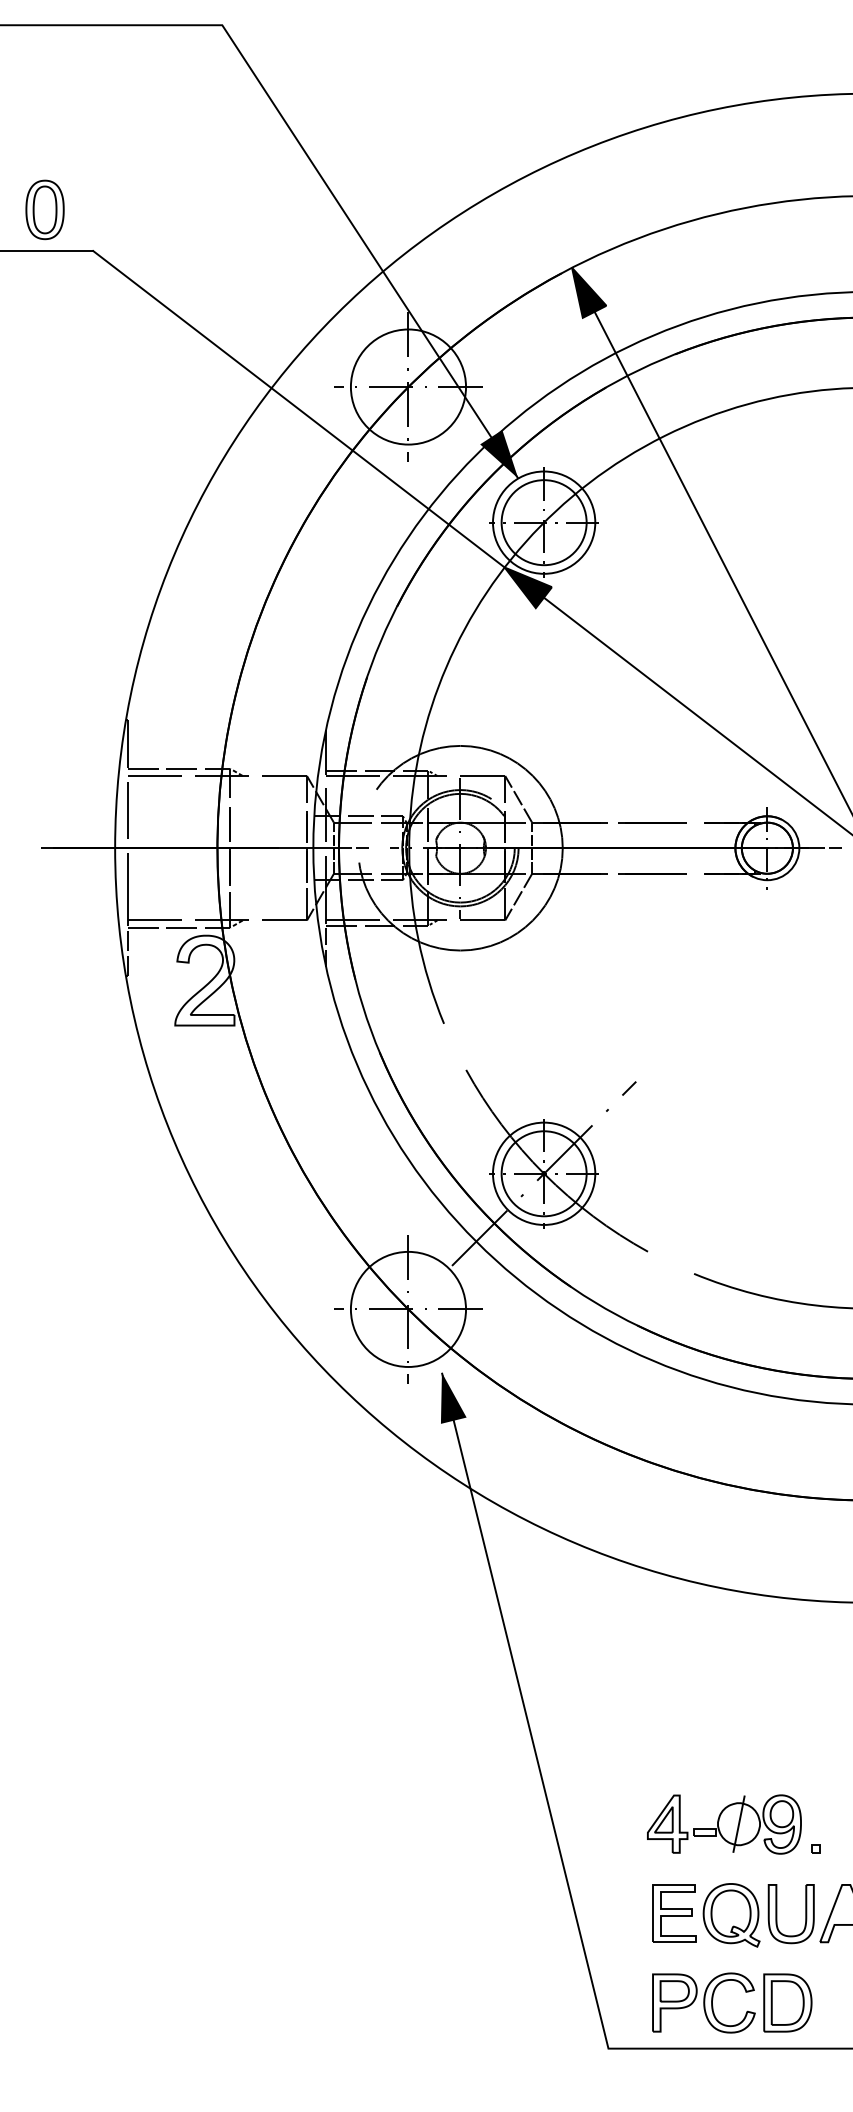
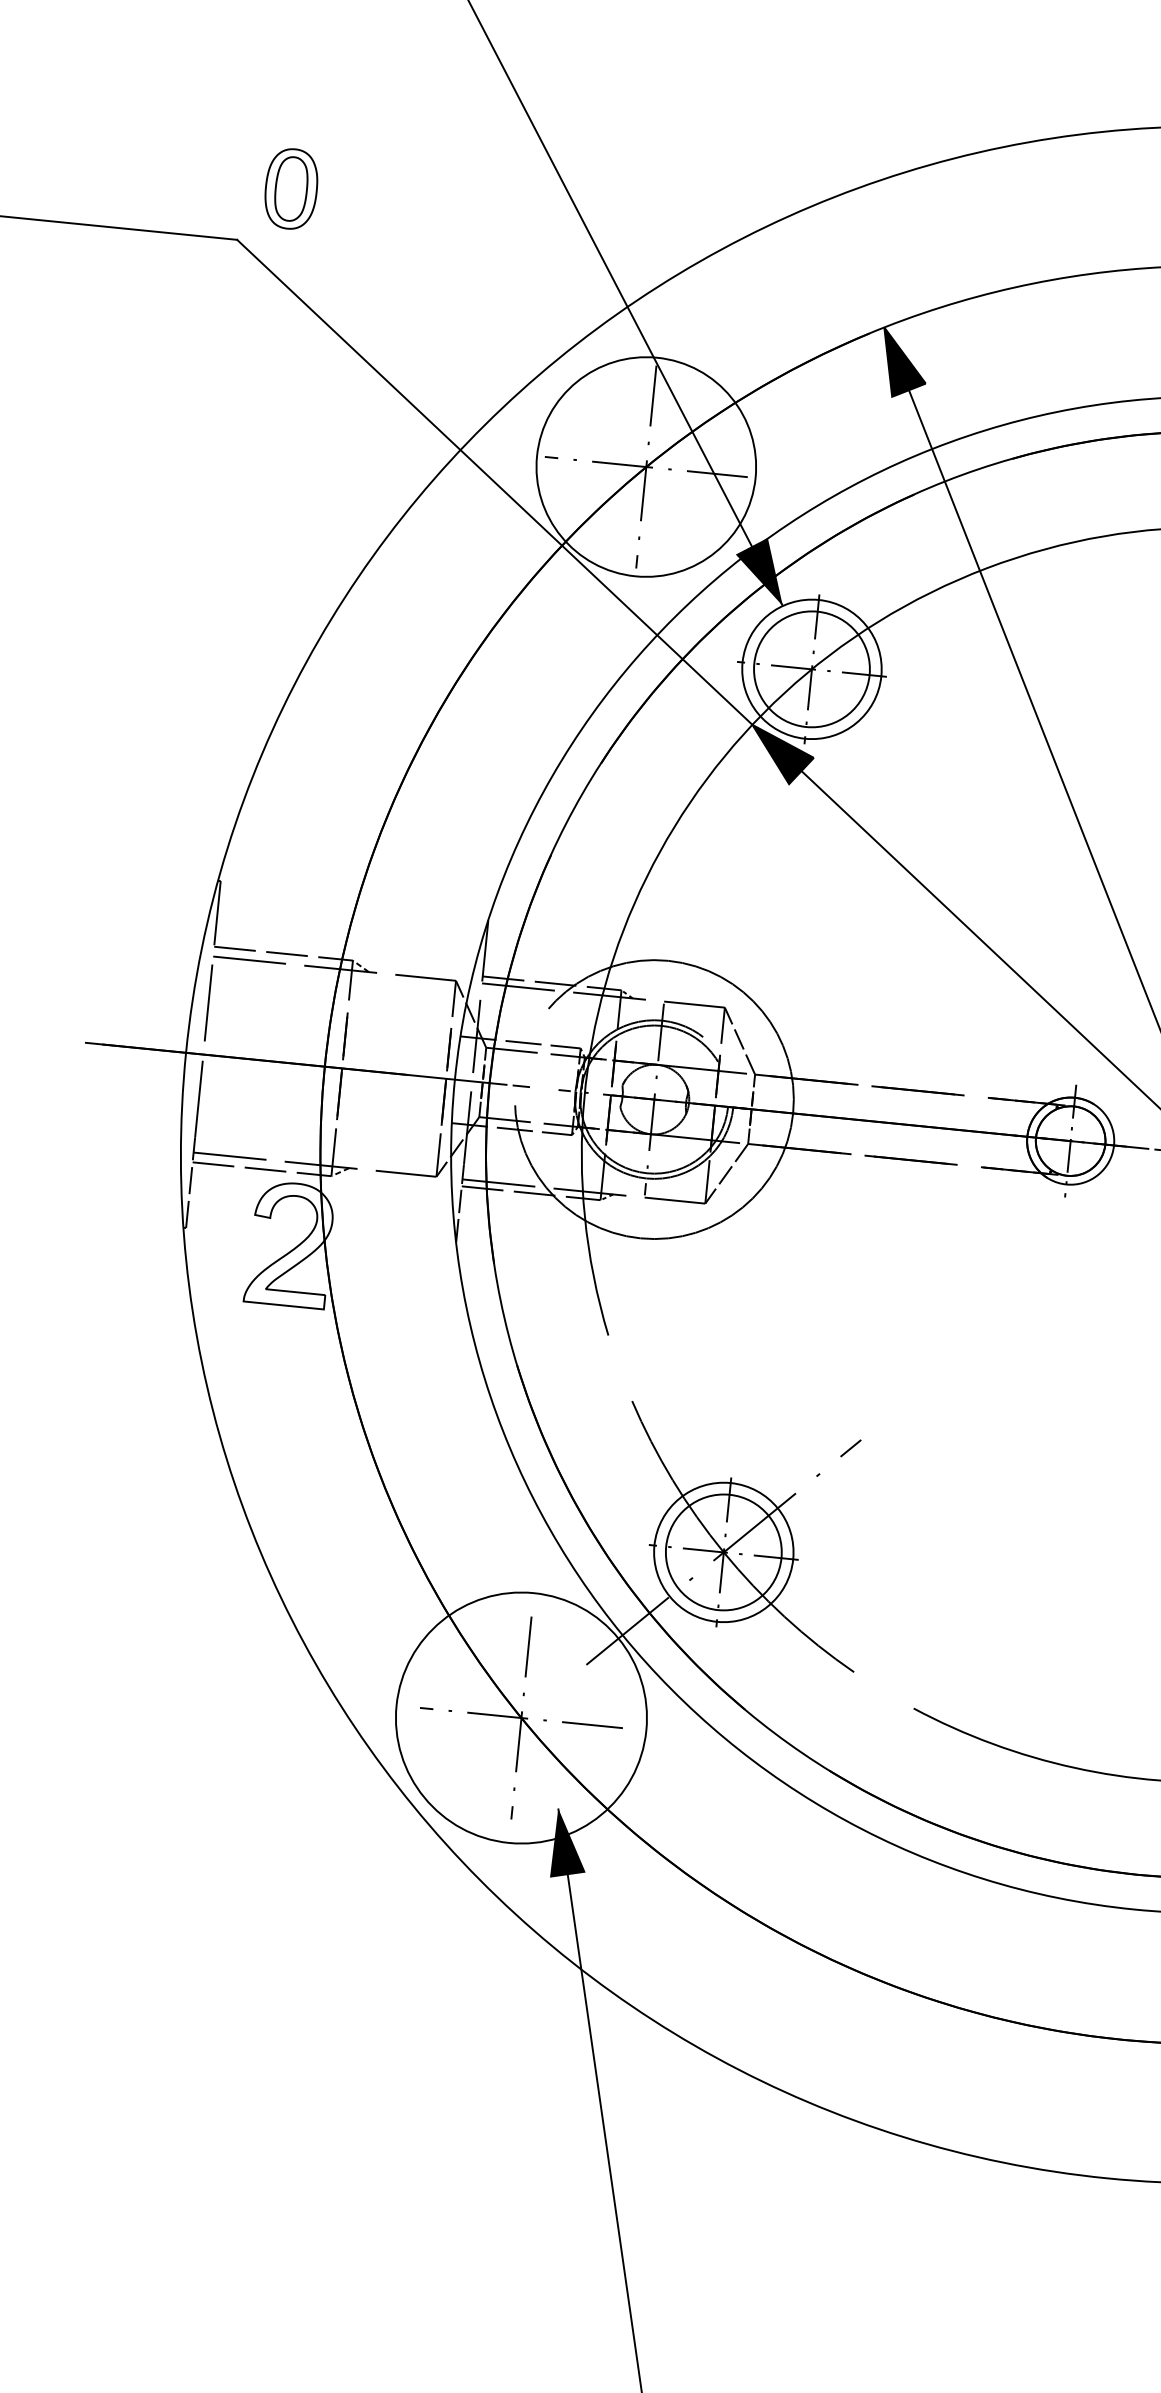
part: (44, 209) -> (290, 188), moved
circle: (408, 386) -> (646, 466), size x1.4
circle: (408, 1308) -> (521, 1716), size x1.6

